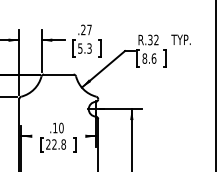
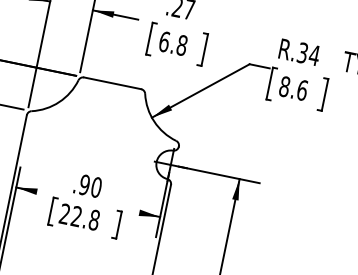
text: (156, 39) -> (314, 54), R.32 -> R.34
text: (84, 48) -> (172, 43), 5.3 -> 6.8
text: (55, 127) -> (85, 184), .10 -> .90

